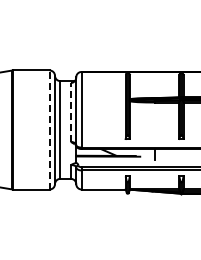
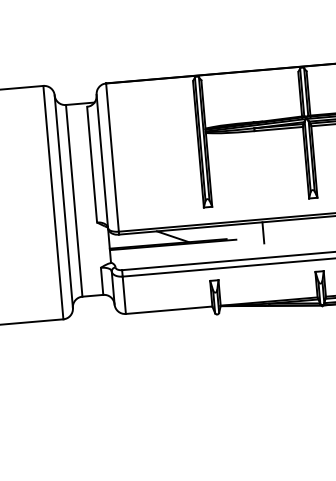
line: (70, 111) -> (91, 162), dashed -> solid
line: (49, 130) -> (53, 203), dashed -> solid

